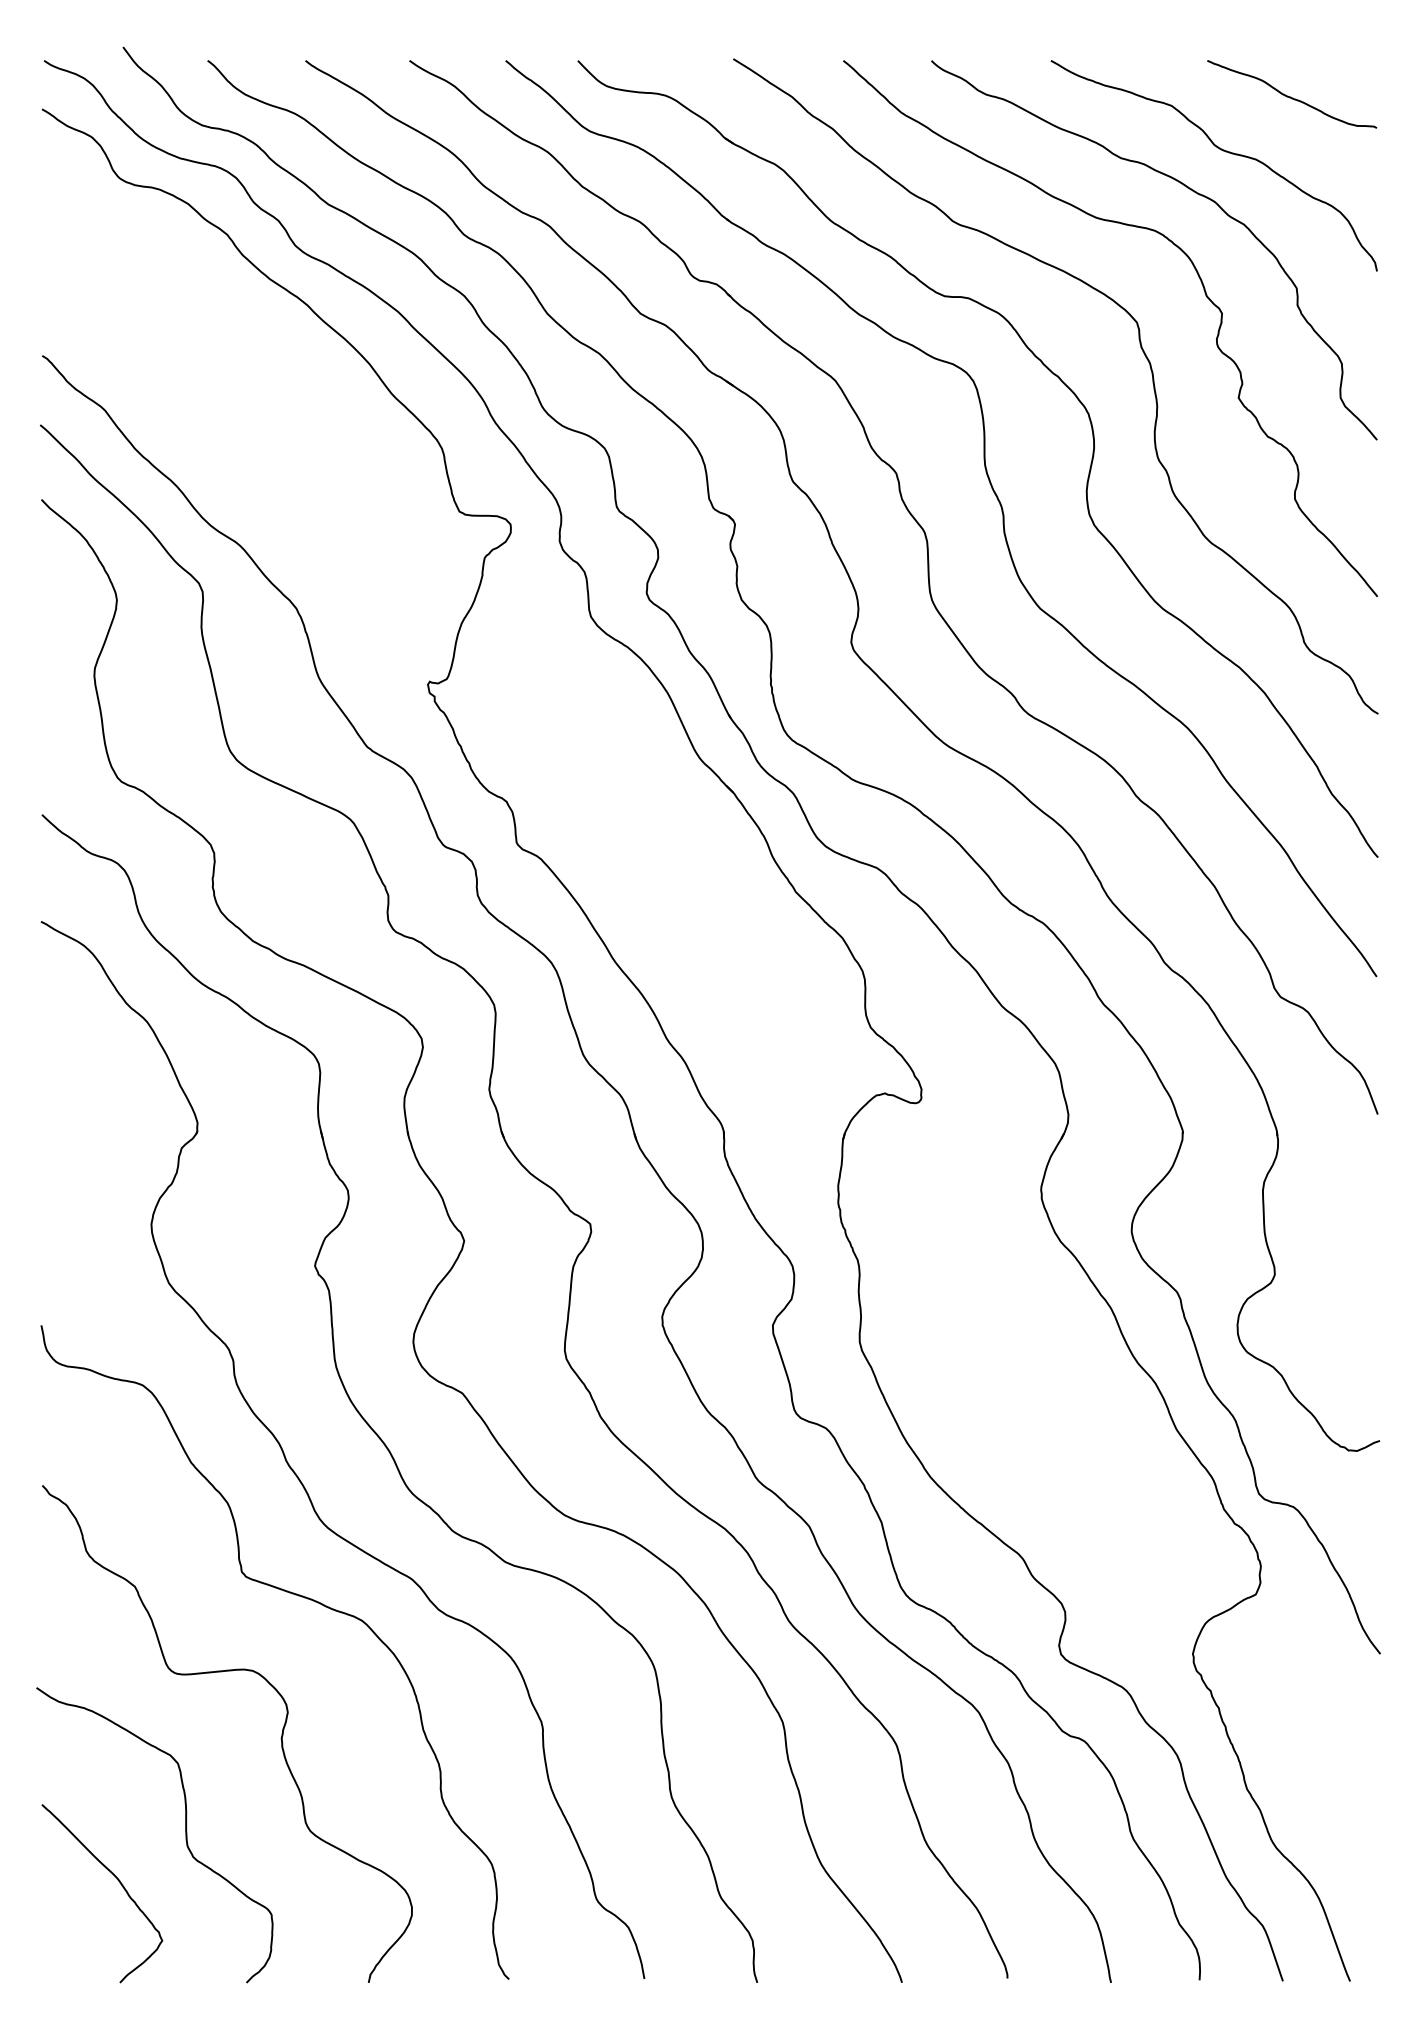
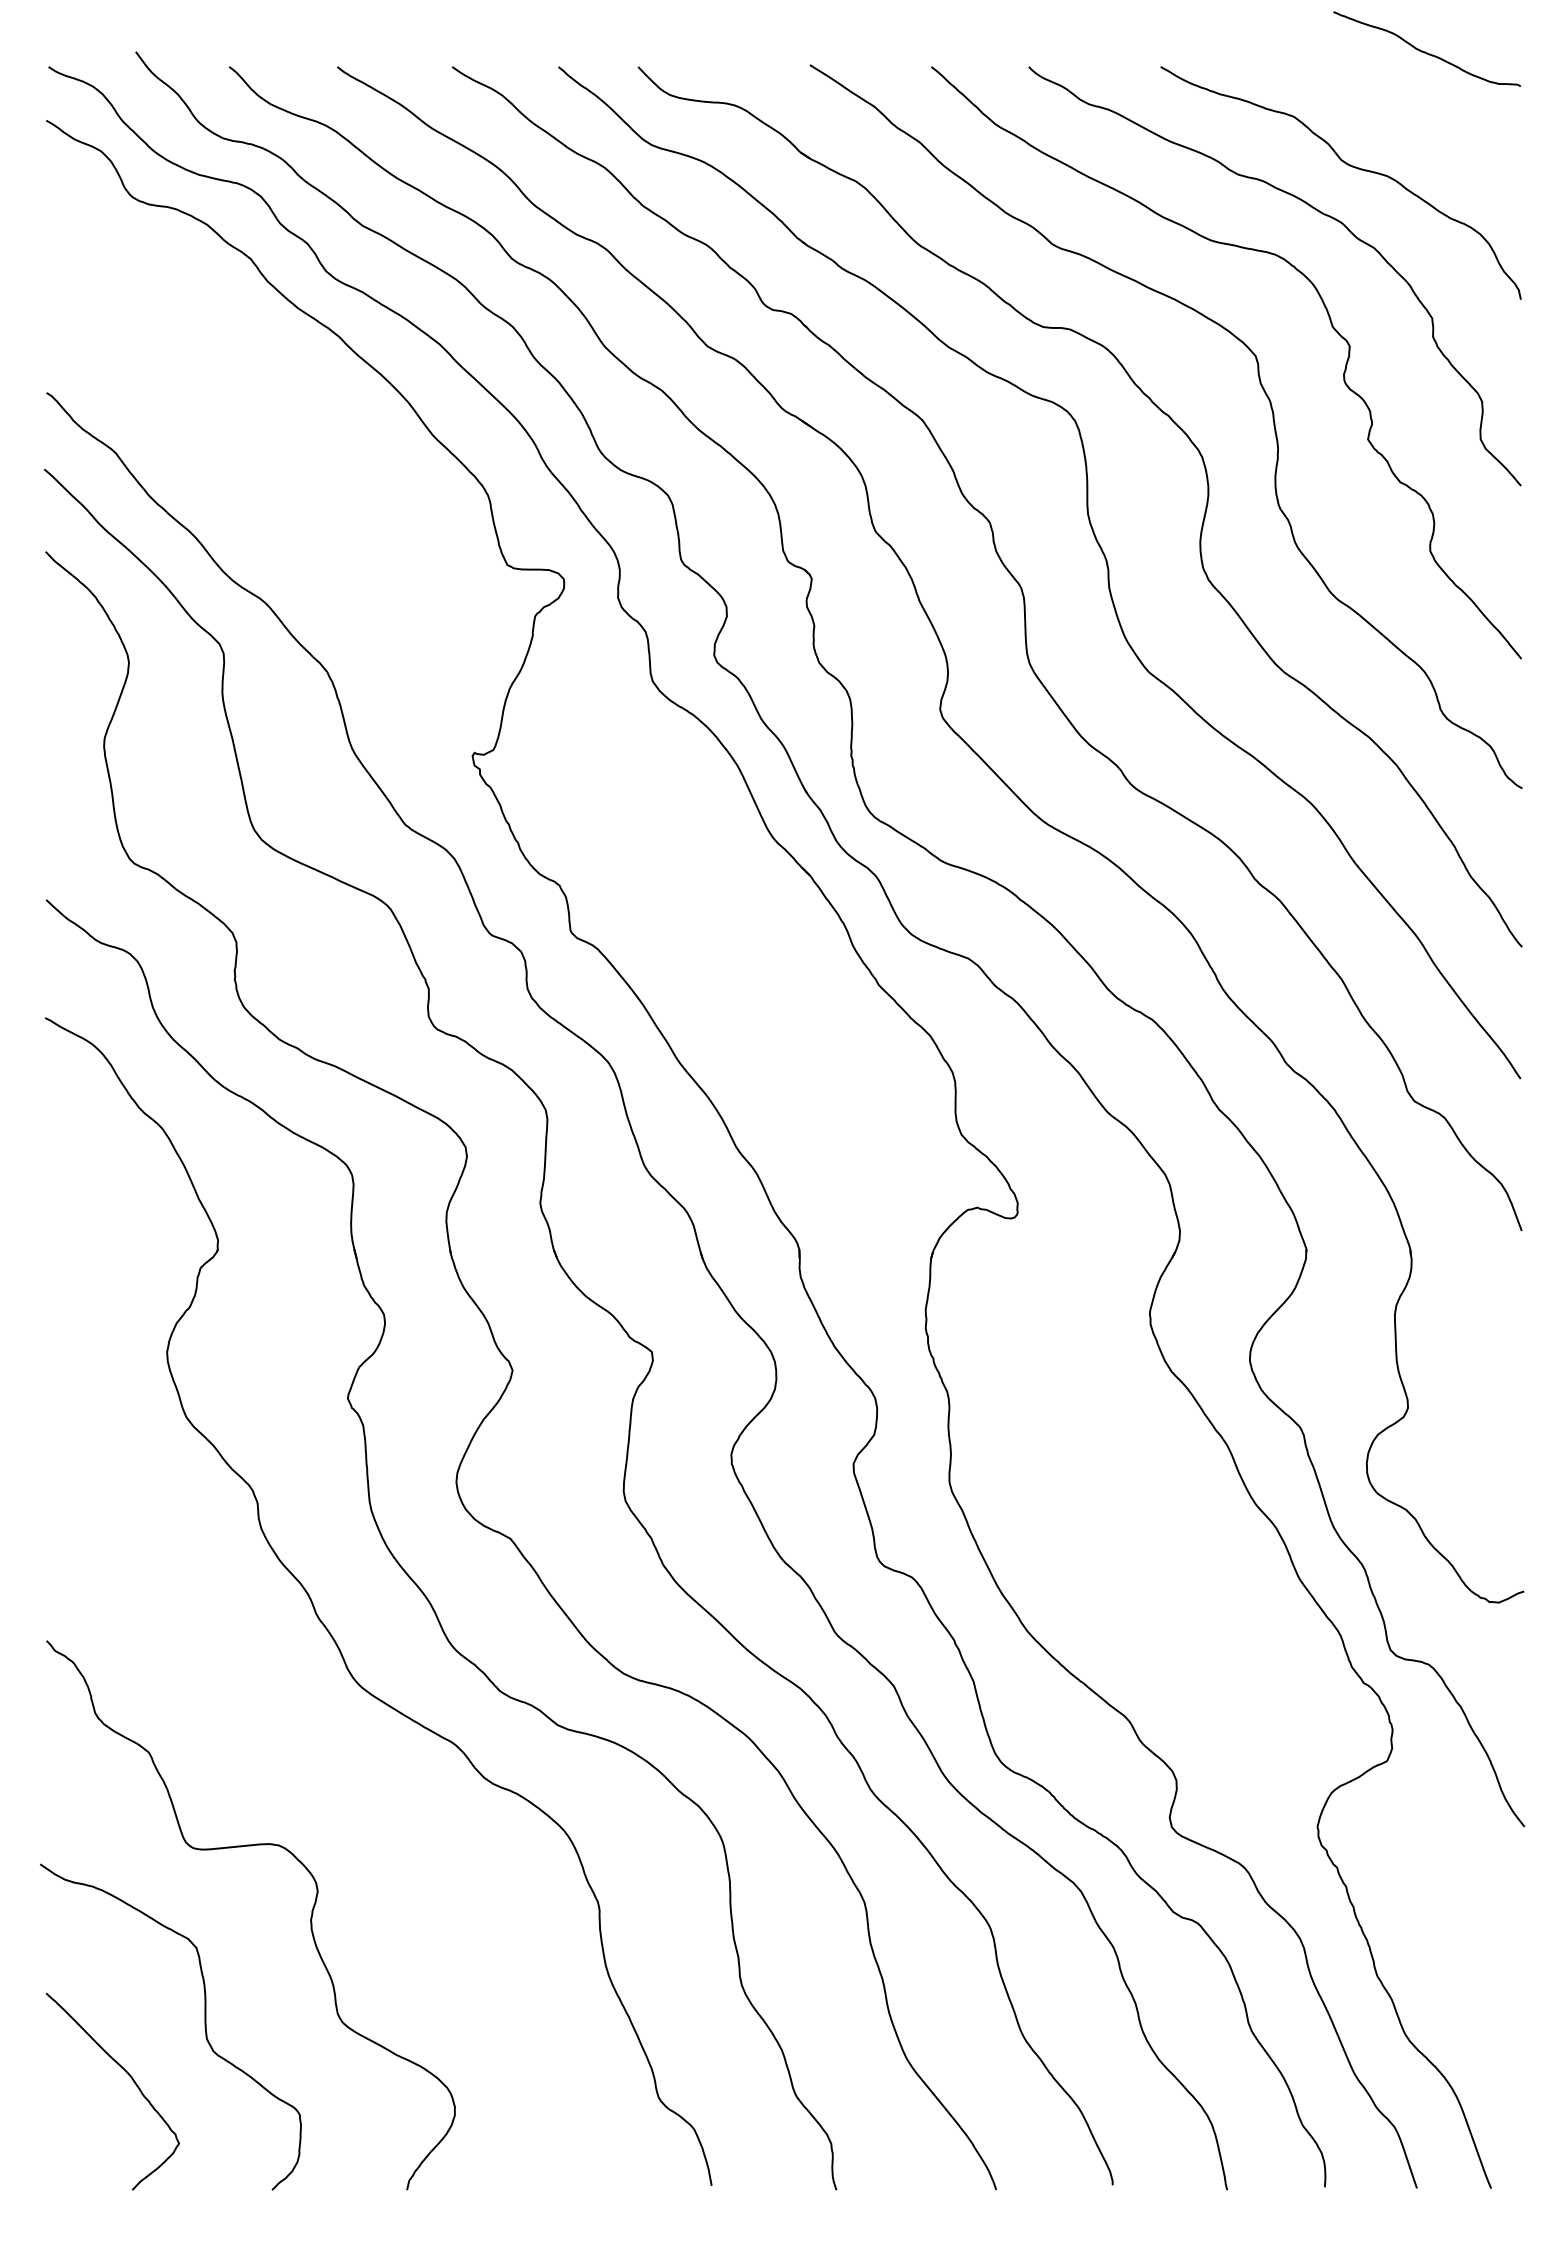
curve: (1290, 96) -> (1425, 51), moved
curve: (293, 1594) -> (324, 1761), removed

